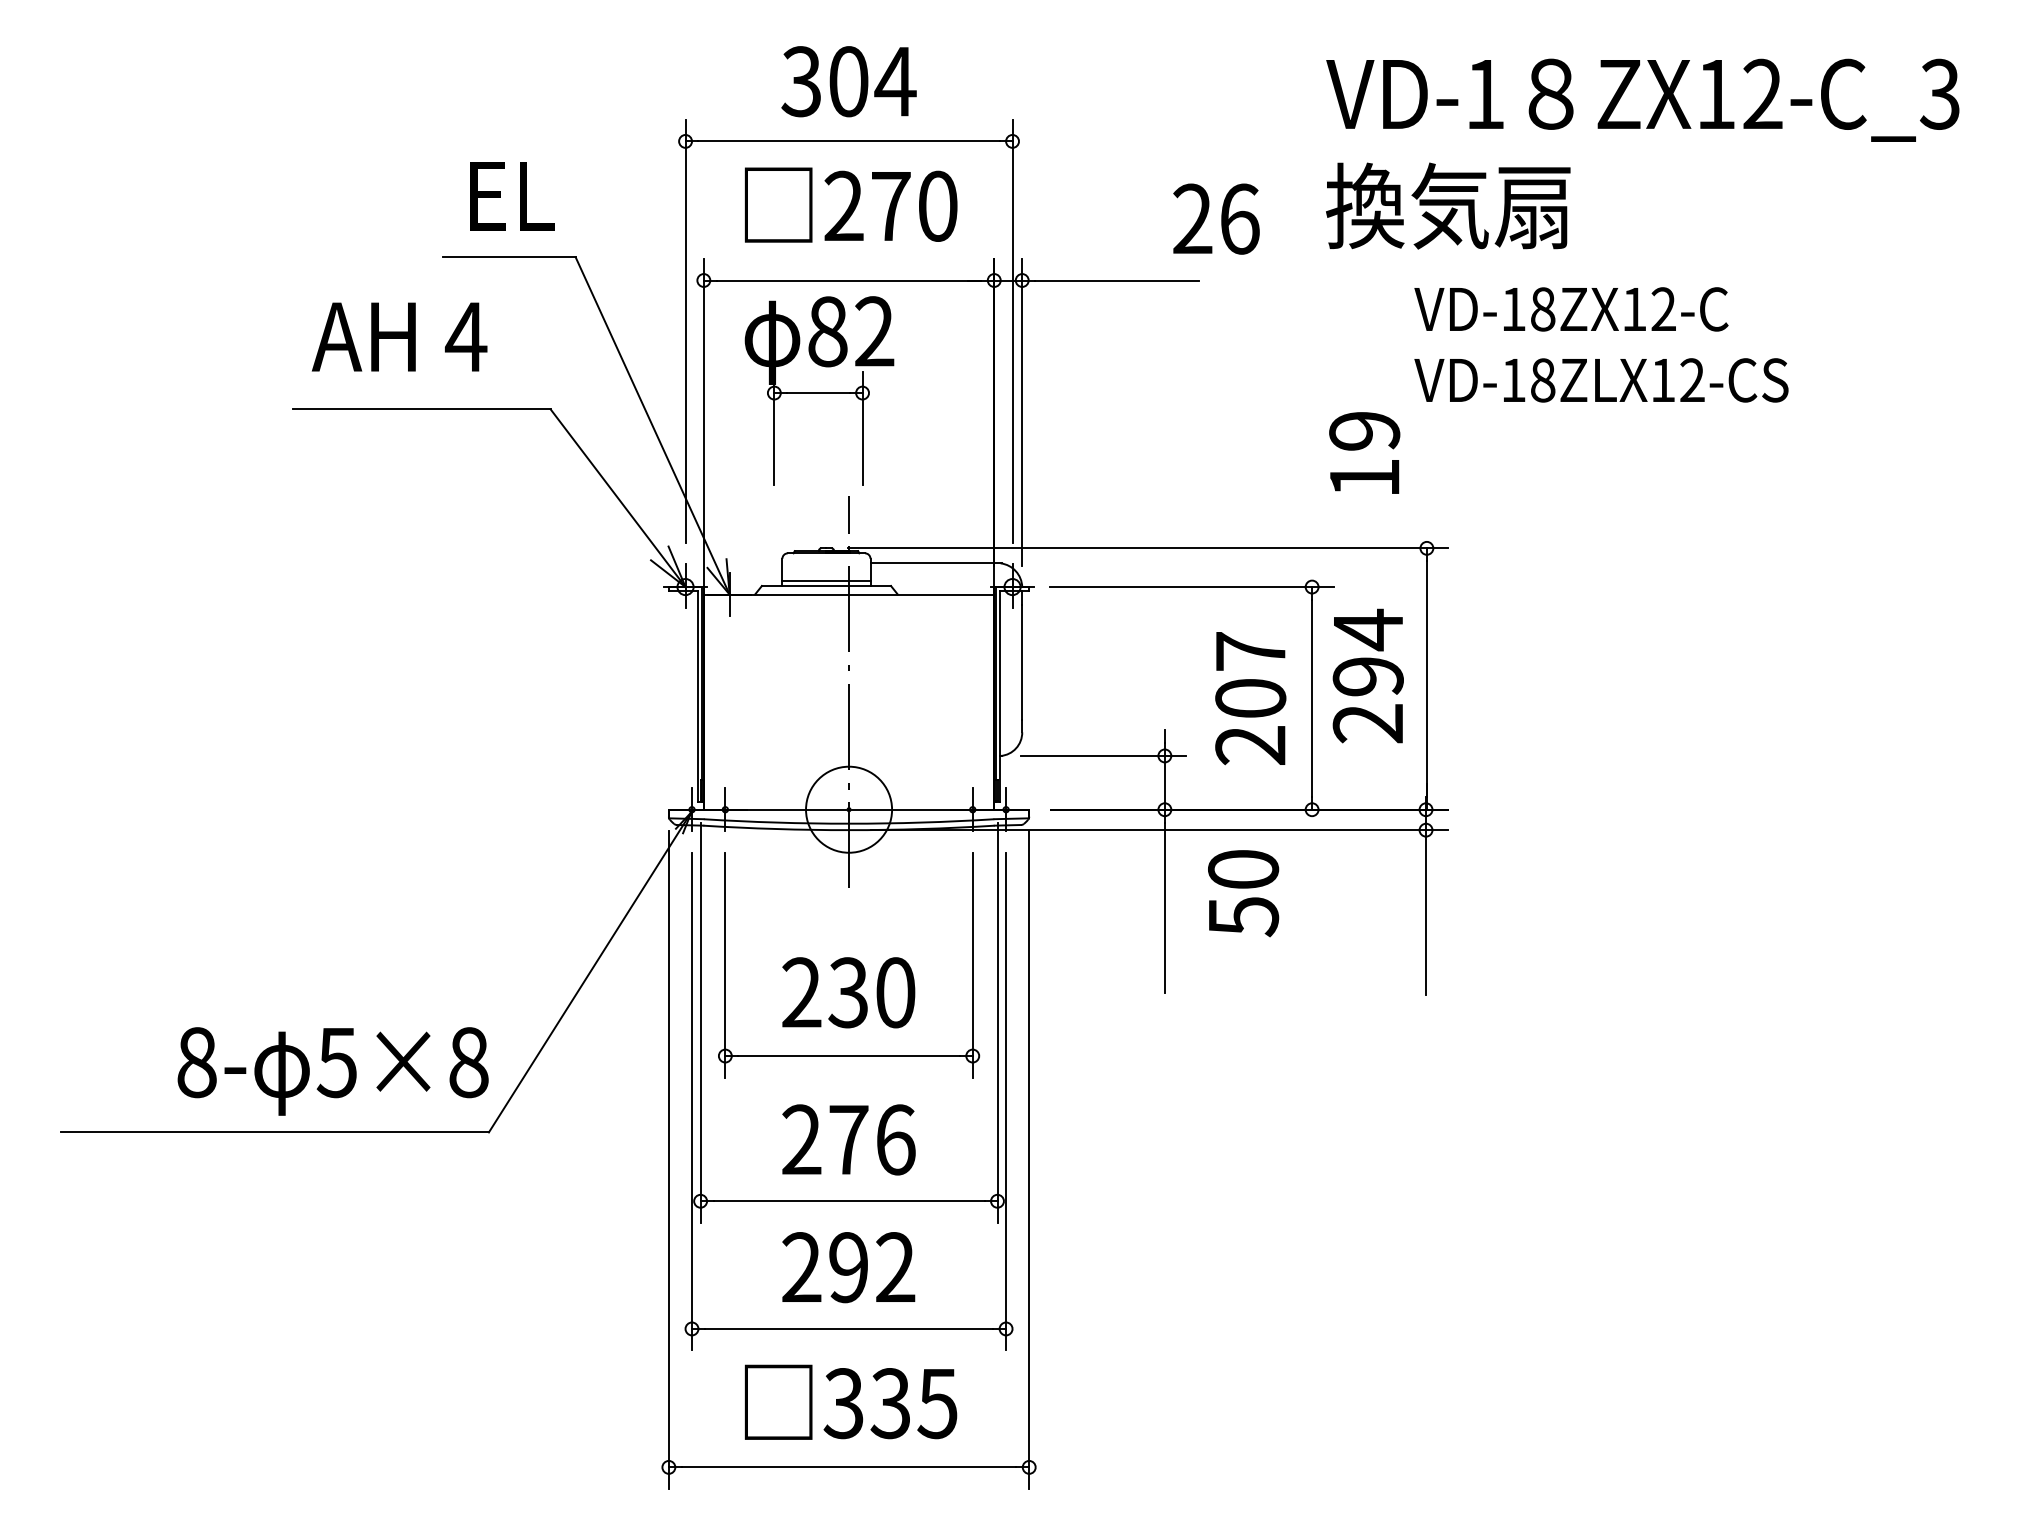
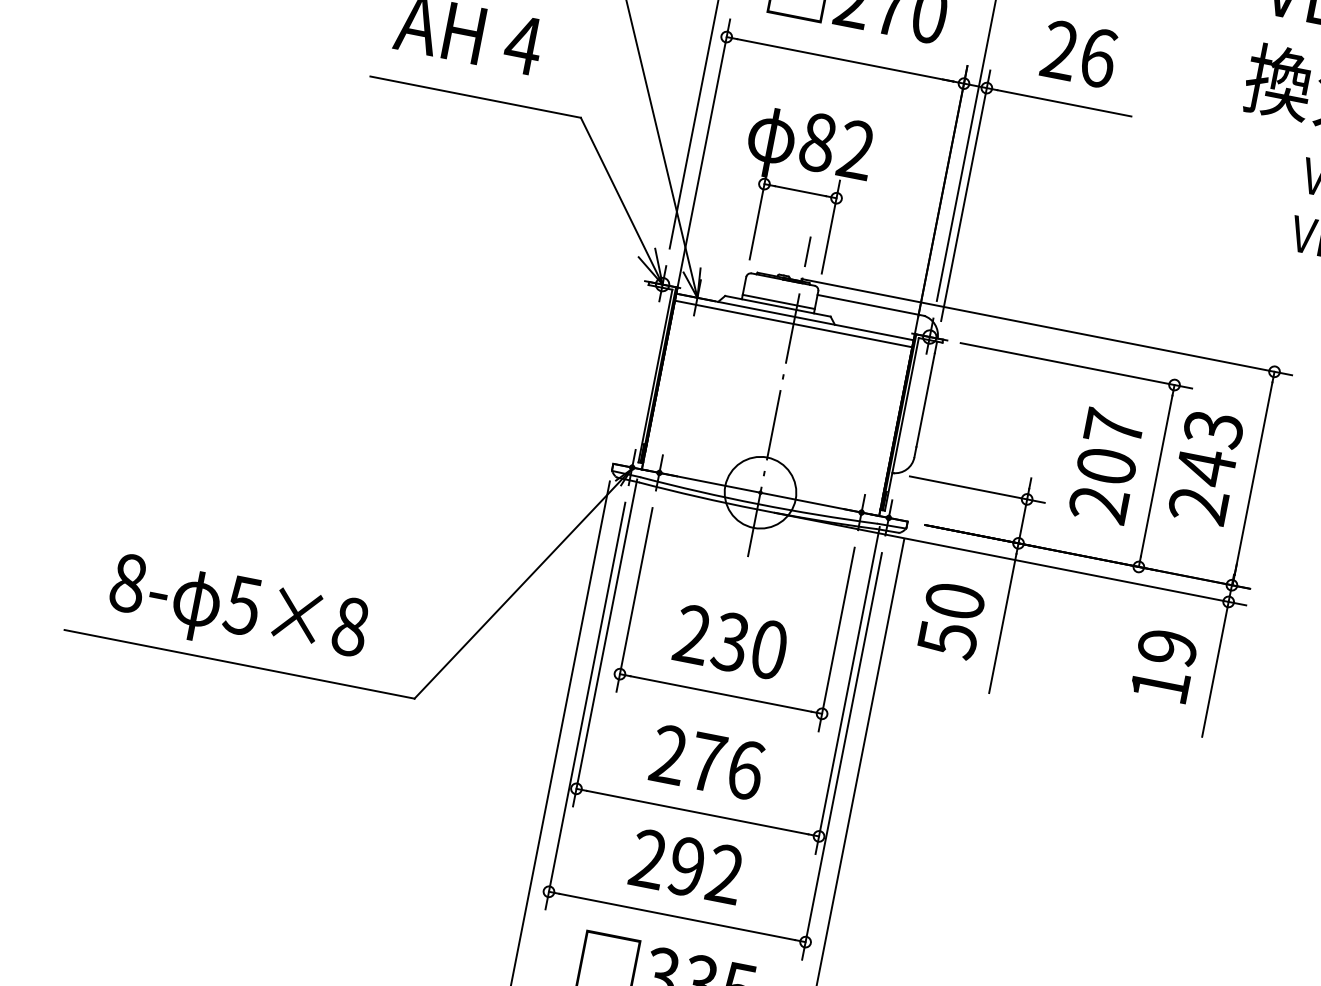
text: (1216, 218) -> (1079, 53), moved
part: (819, 390) -> (801, 189), moved
text: (1364, 452) -> (1164, 665), moved
line: (848, 603) -> (793, 324), added
text: (1367, 653) -> (1209, 448), 294 -> 243
text: (1243, 893) -> (951, 620), moved
text: (332, 1071) -> (237, 612), moved

